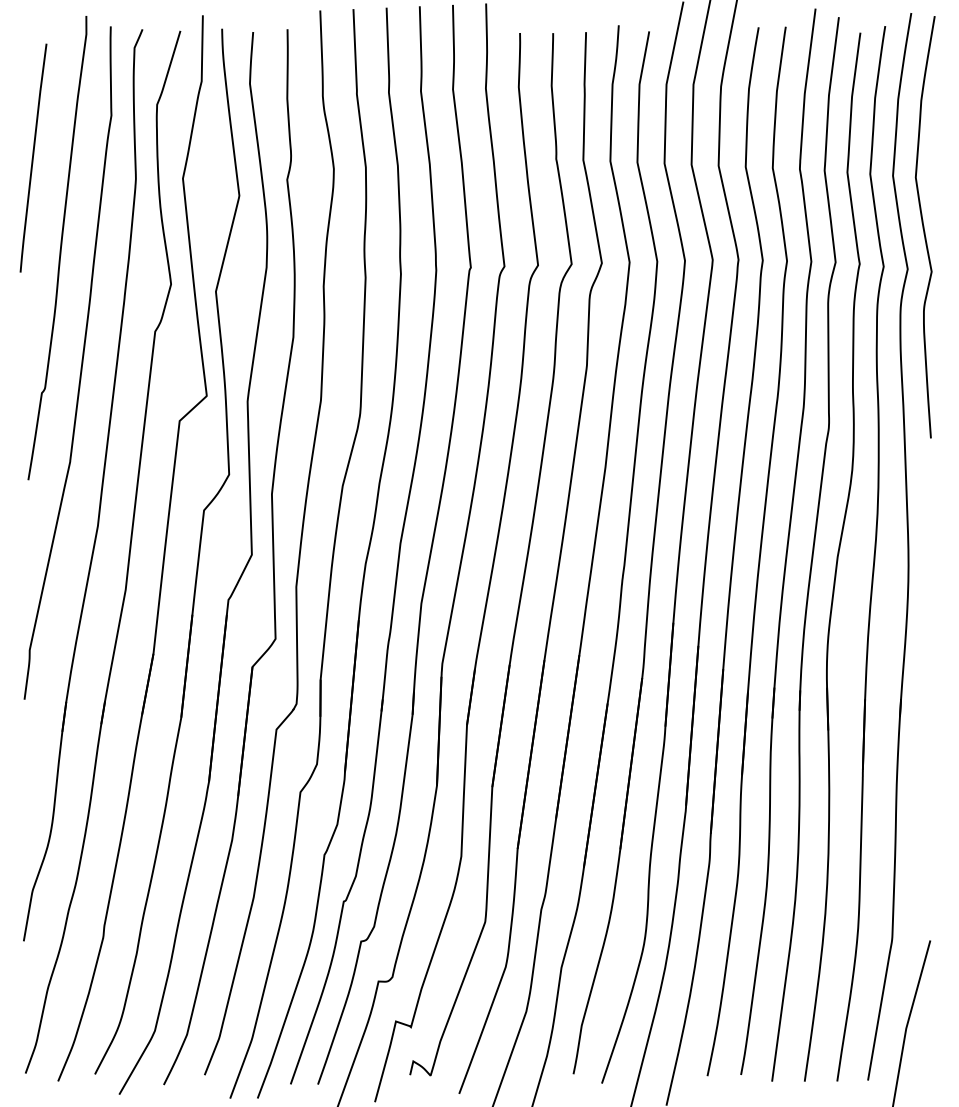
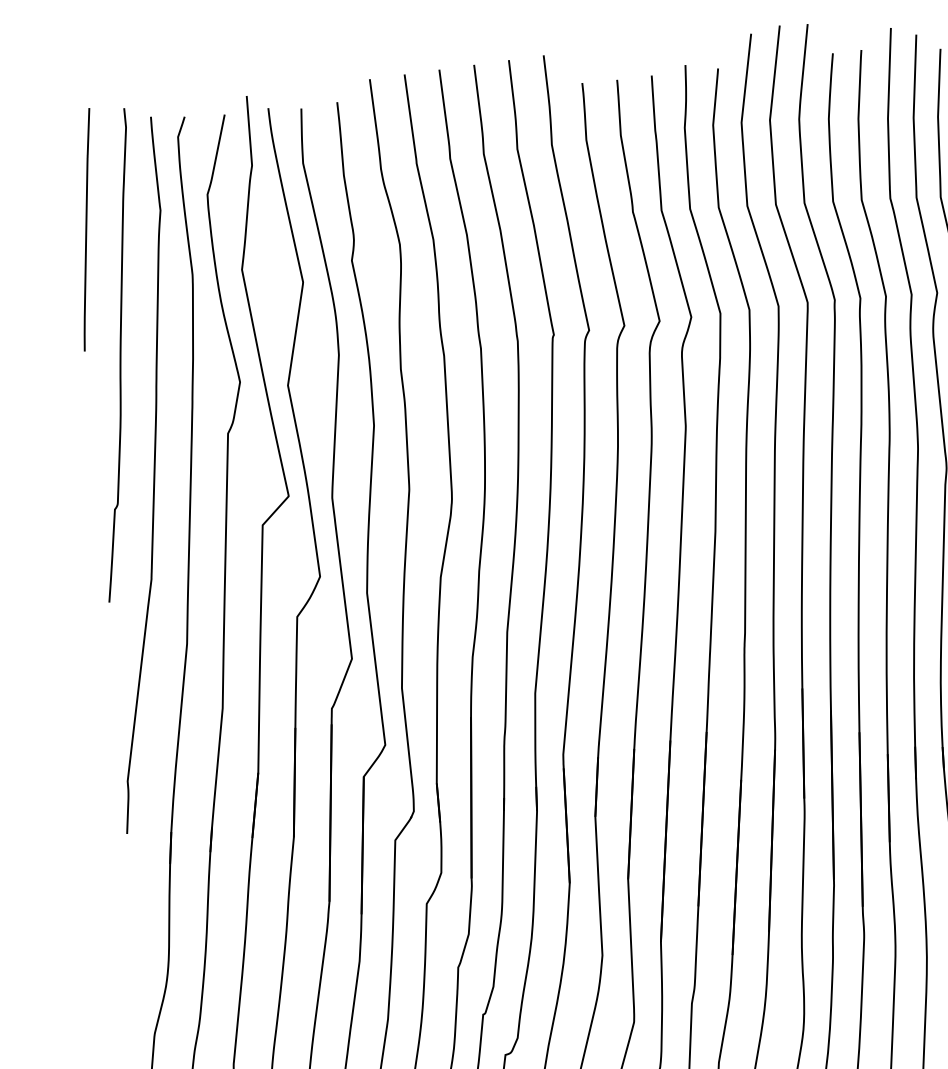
line: (33, 157) -> (86, 229), moved

